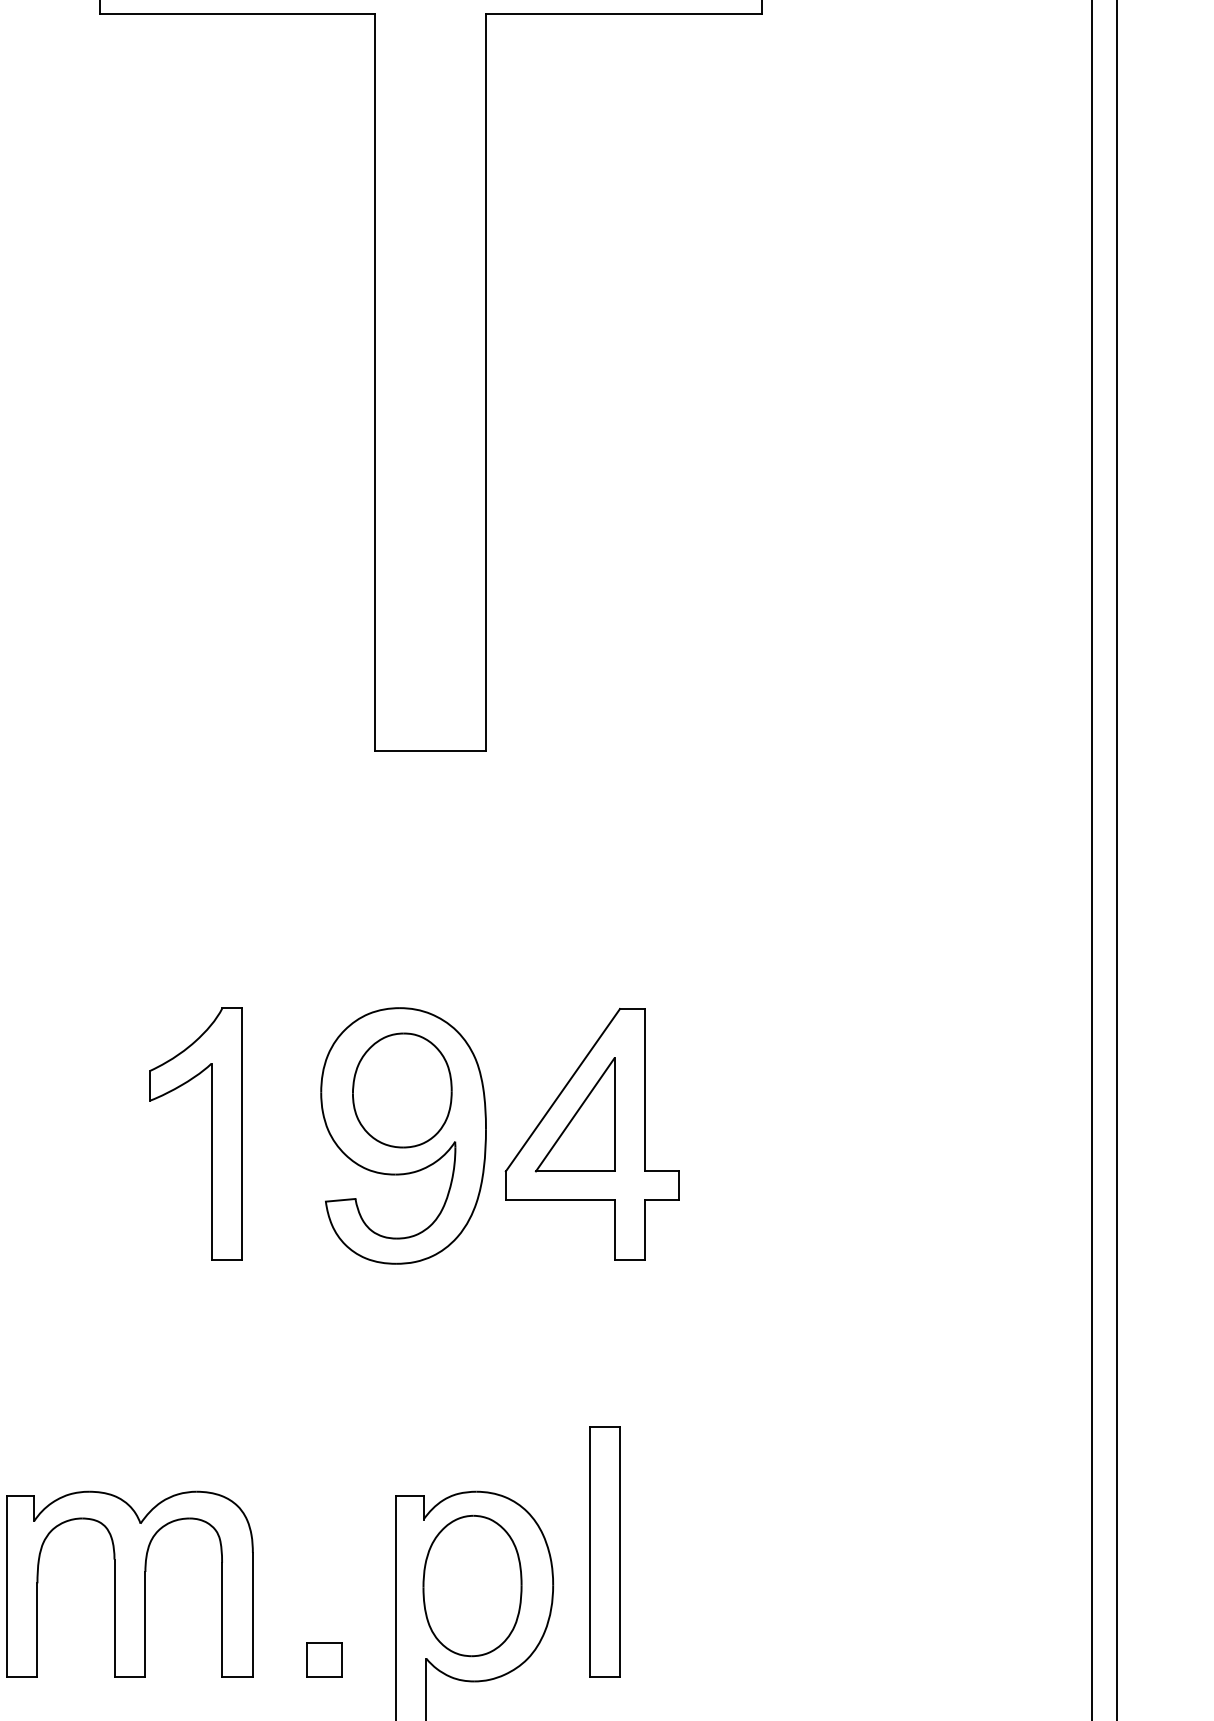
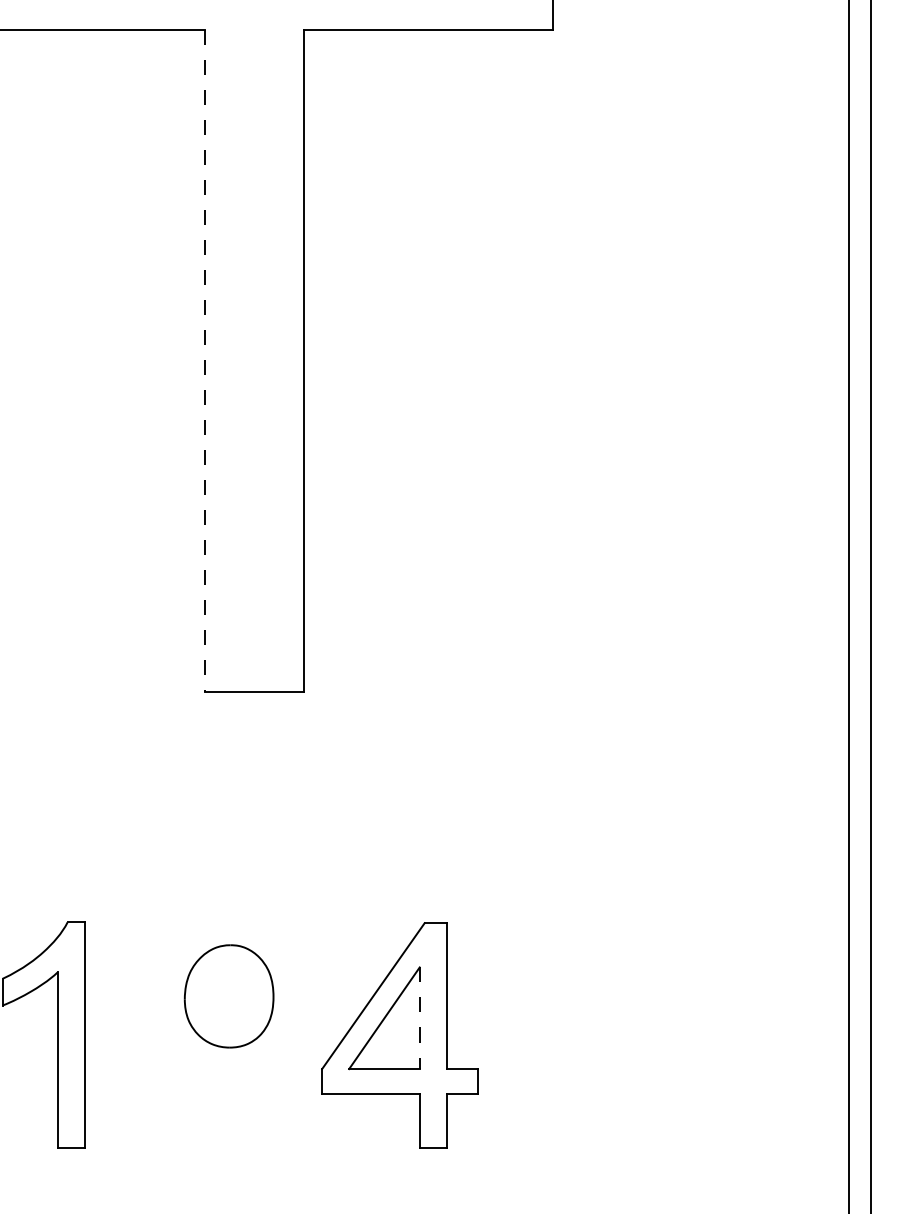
line: (375, 383) -> (205, 361), solid -> dashed
line: (614, 1114) -> (419, 1017), solid -> dashed
part: (403, 1135) -> (230, 1036), removed

